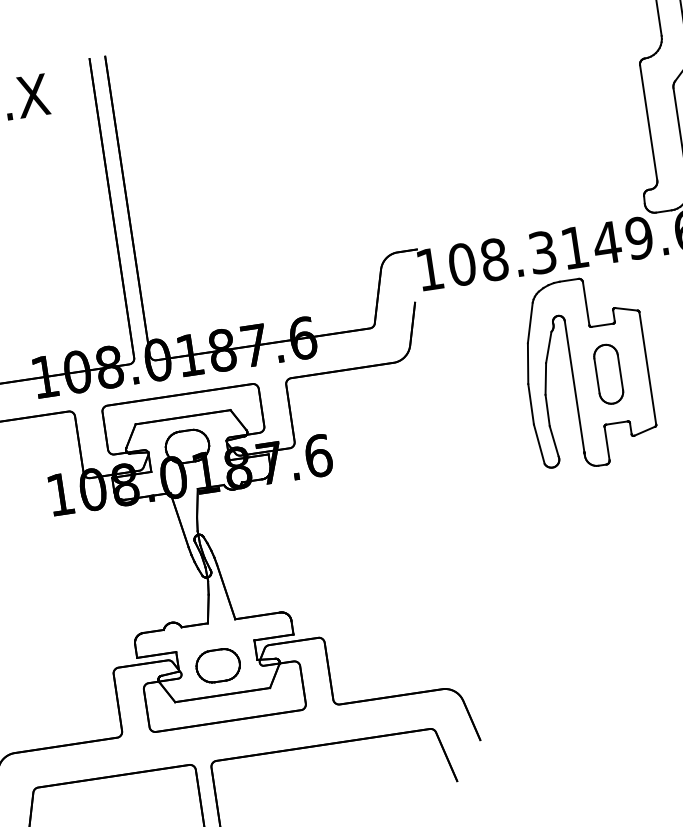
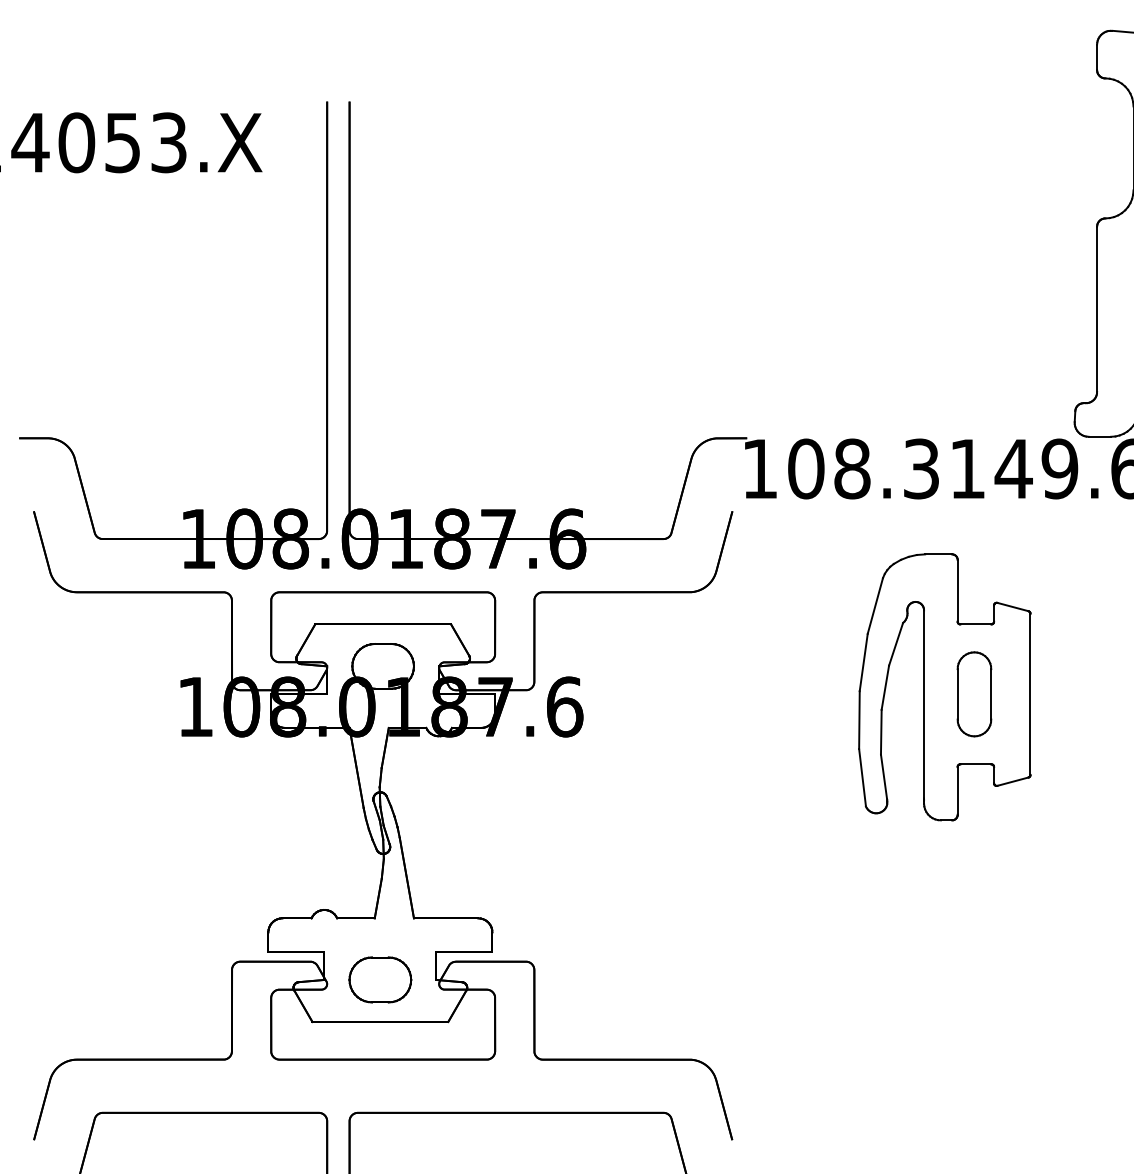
part: (587, 372) -> (944, 687), moved

